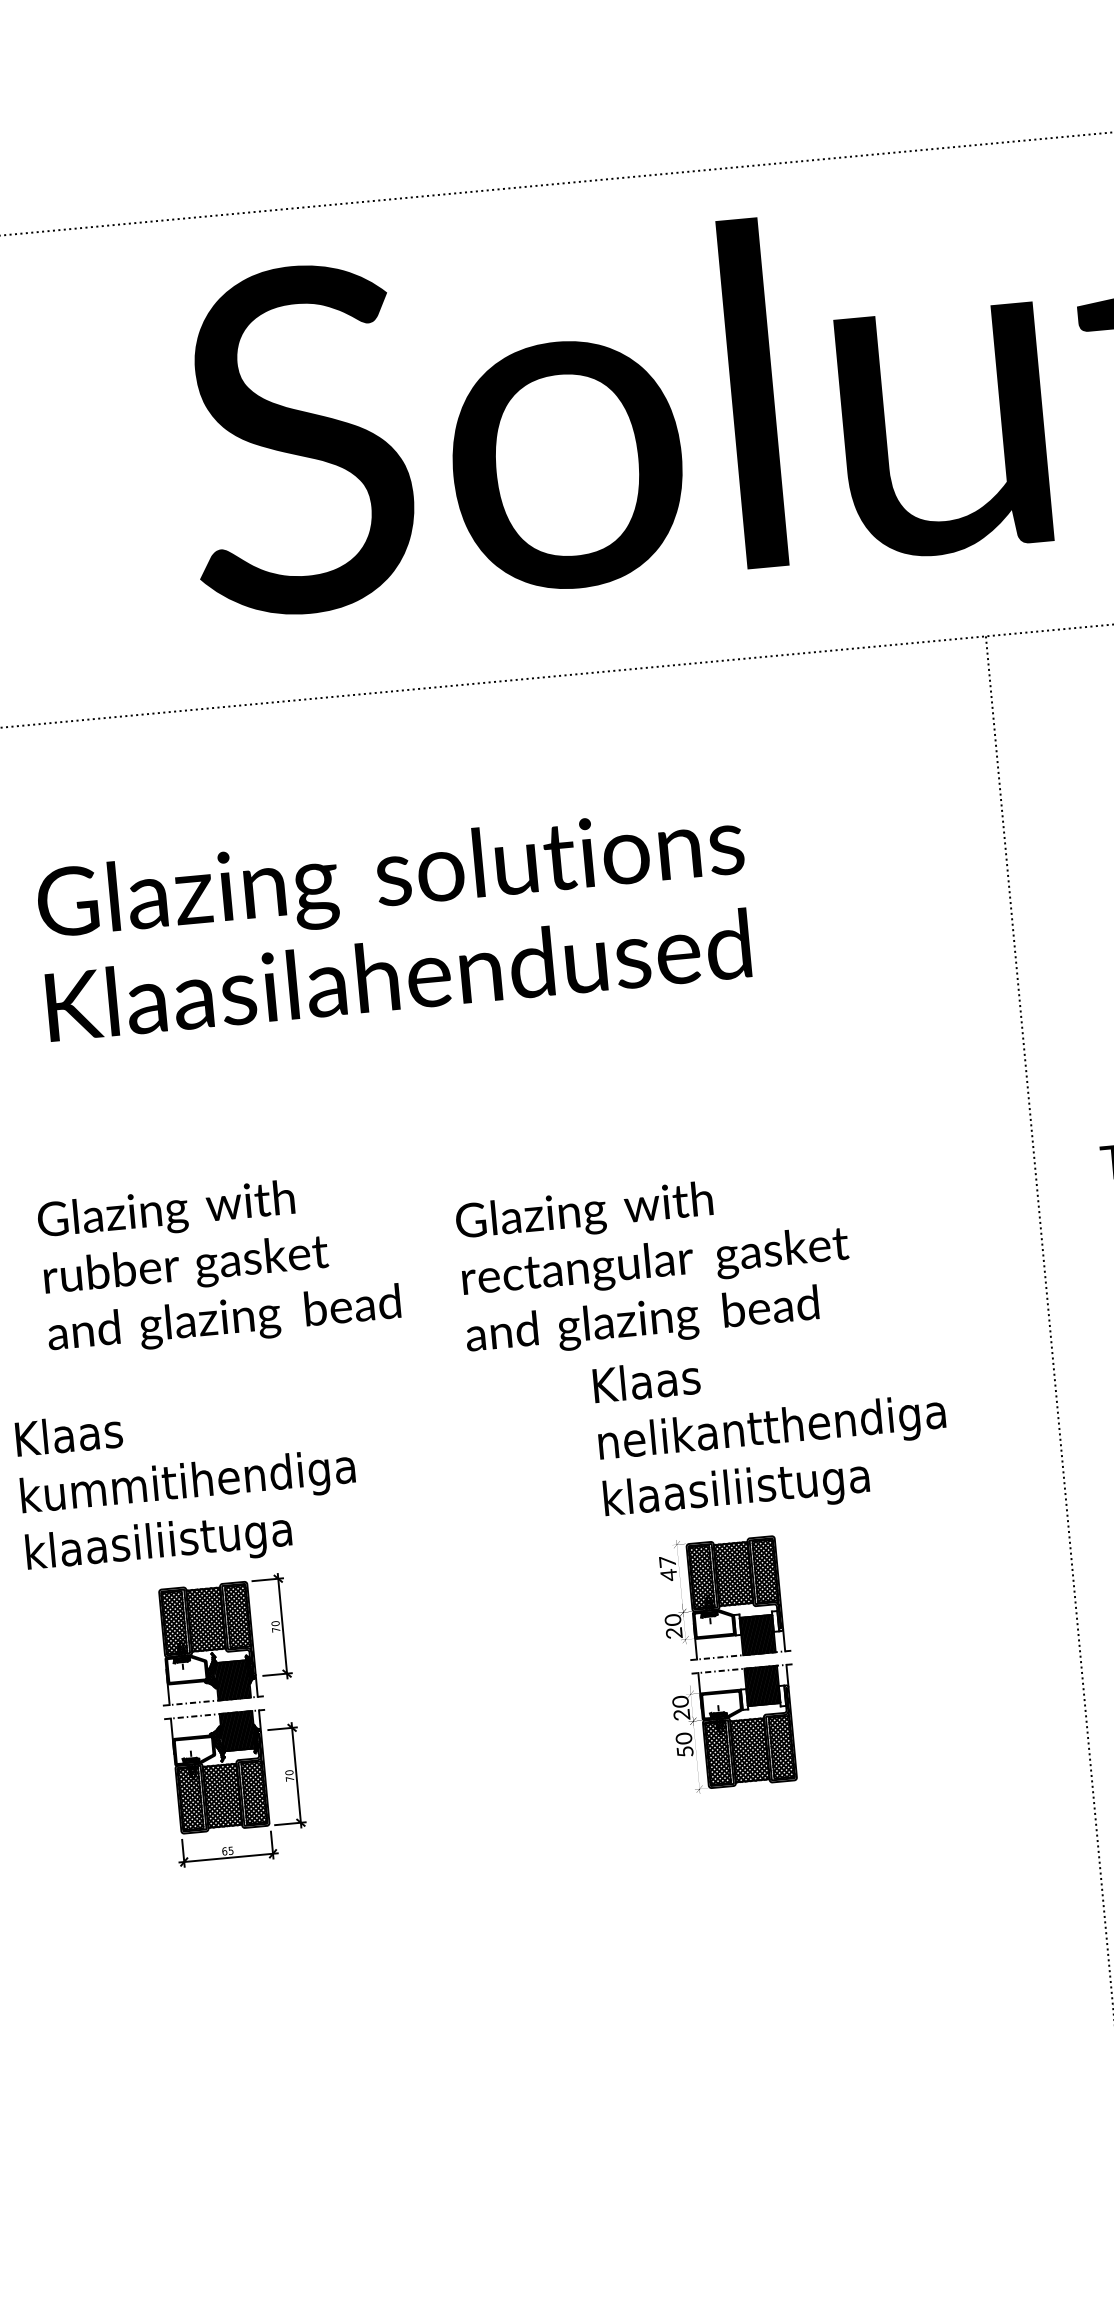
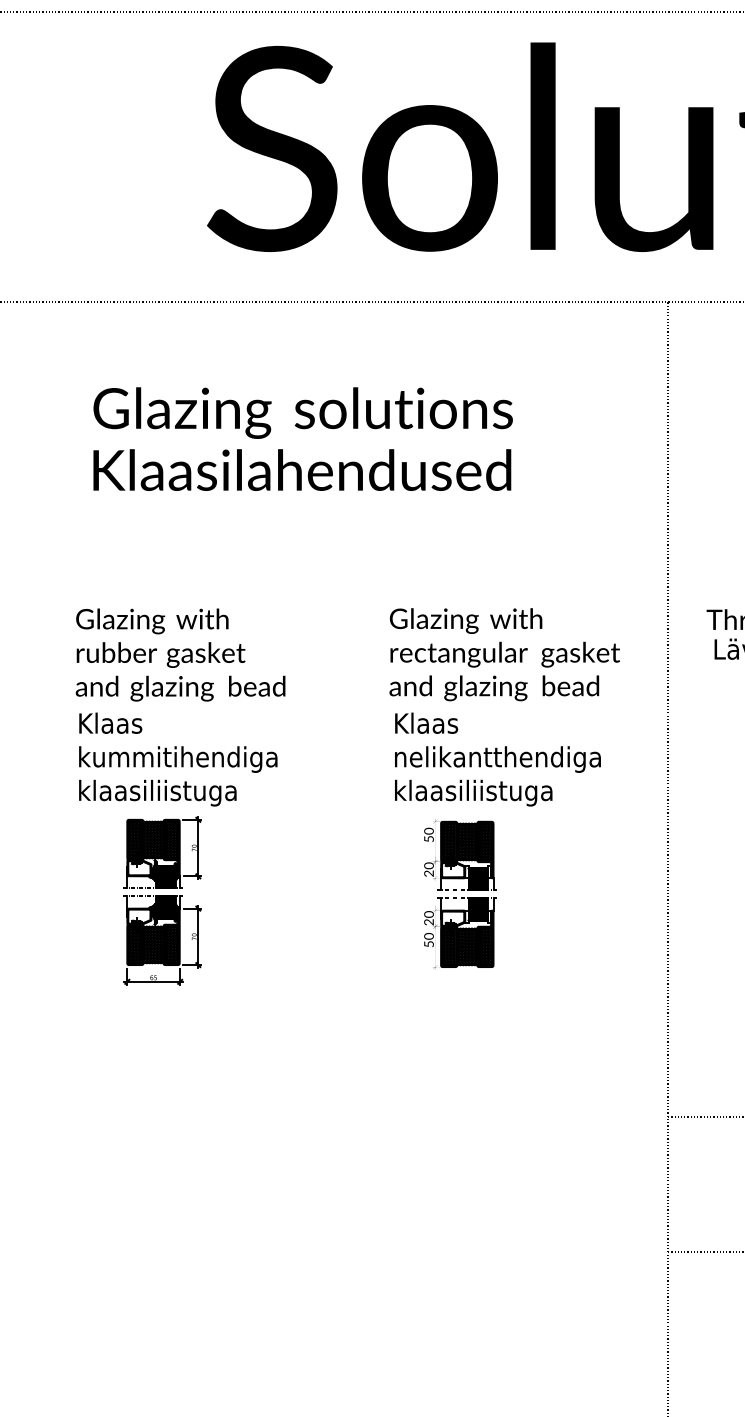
text: (218, 1263) -> (180, 654), moved
text: (654, 1263) -> (504, 654), moved
text: (188, 1484) -> (178, 759), moved
text: (667, 1567) -> (428, 834), 47 -> 50

